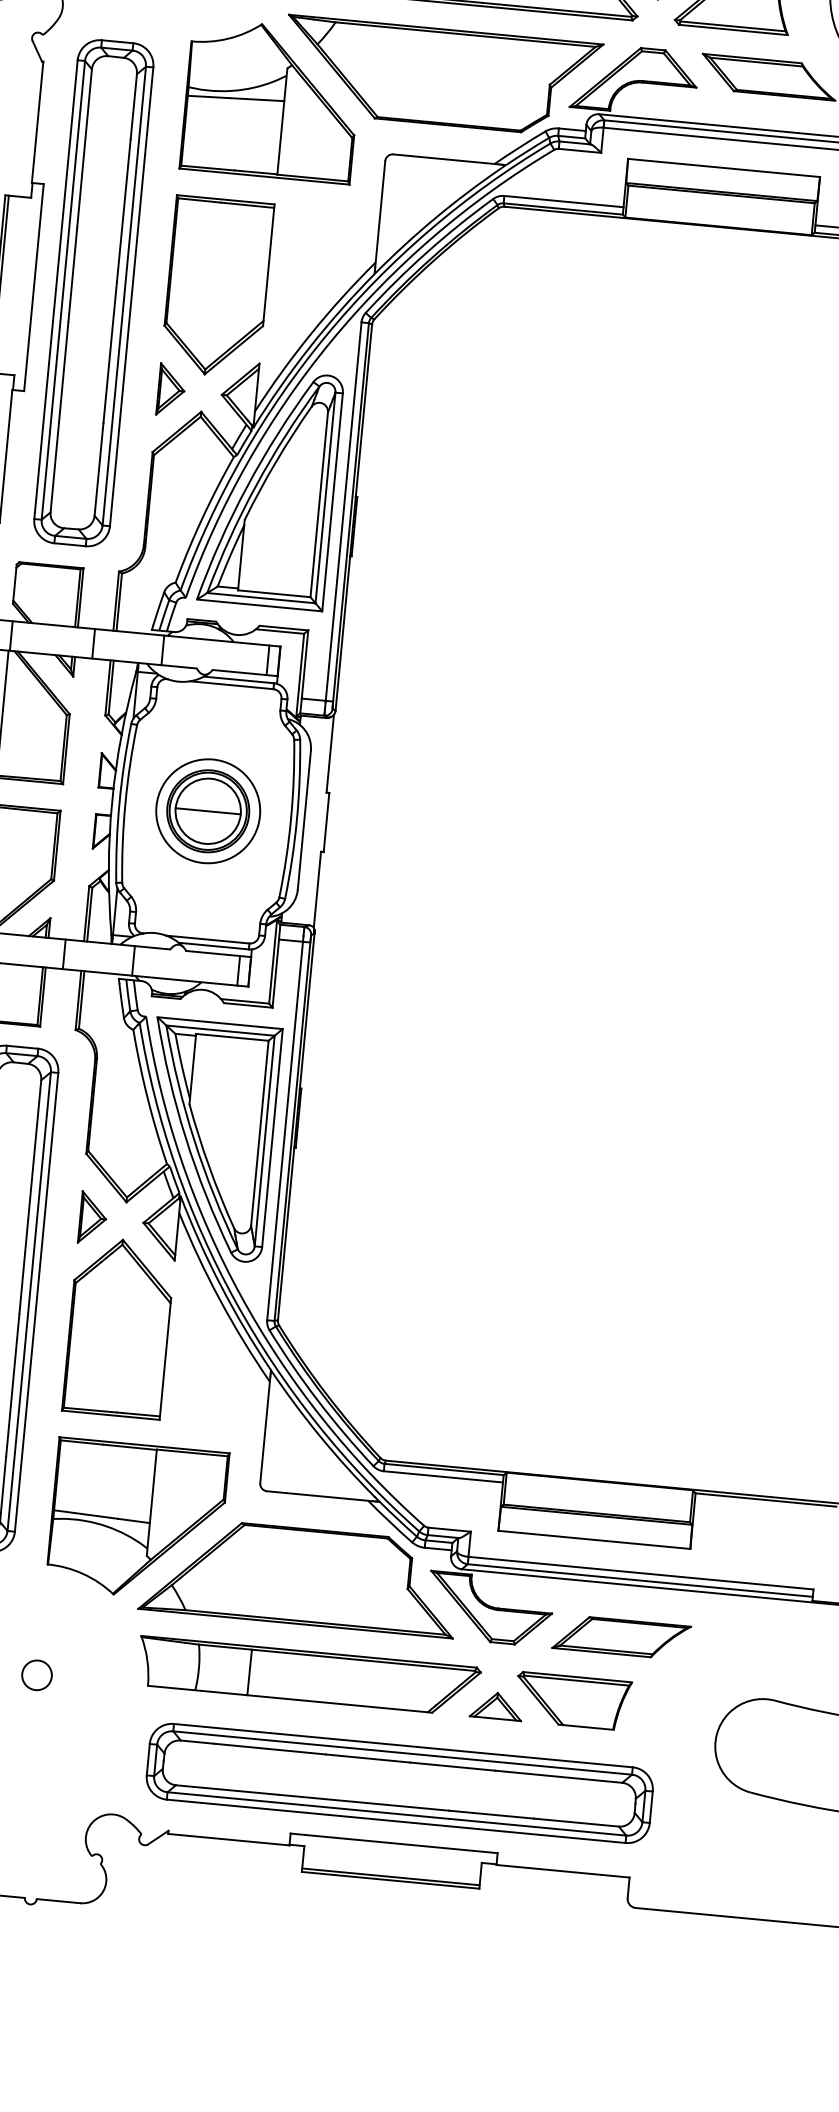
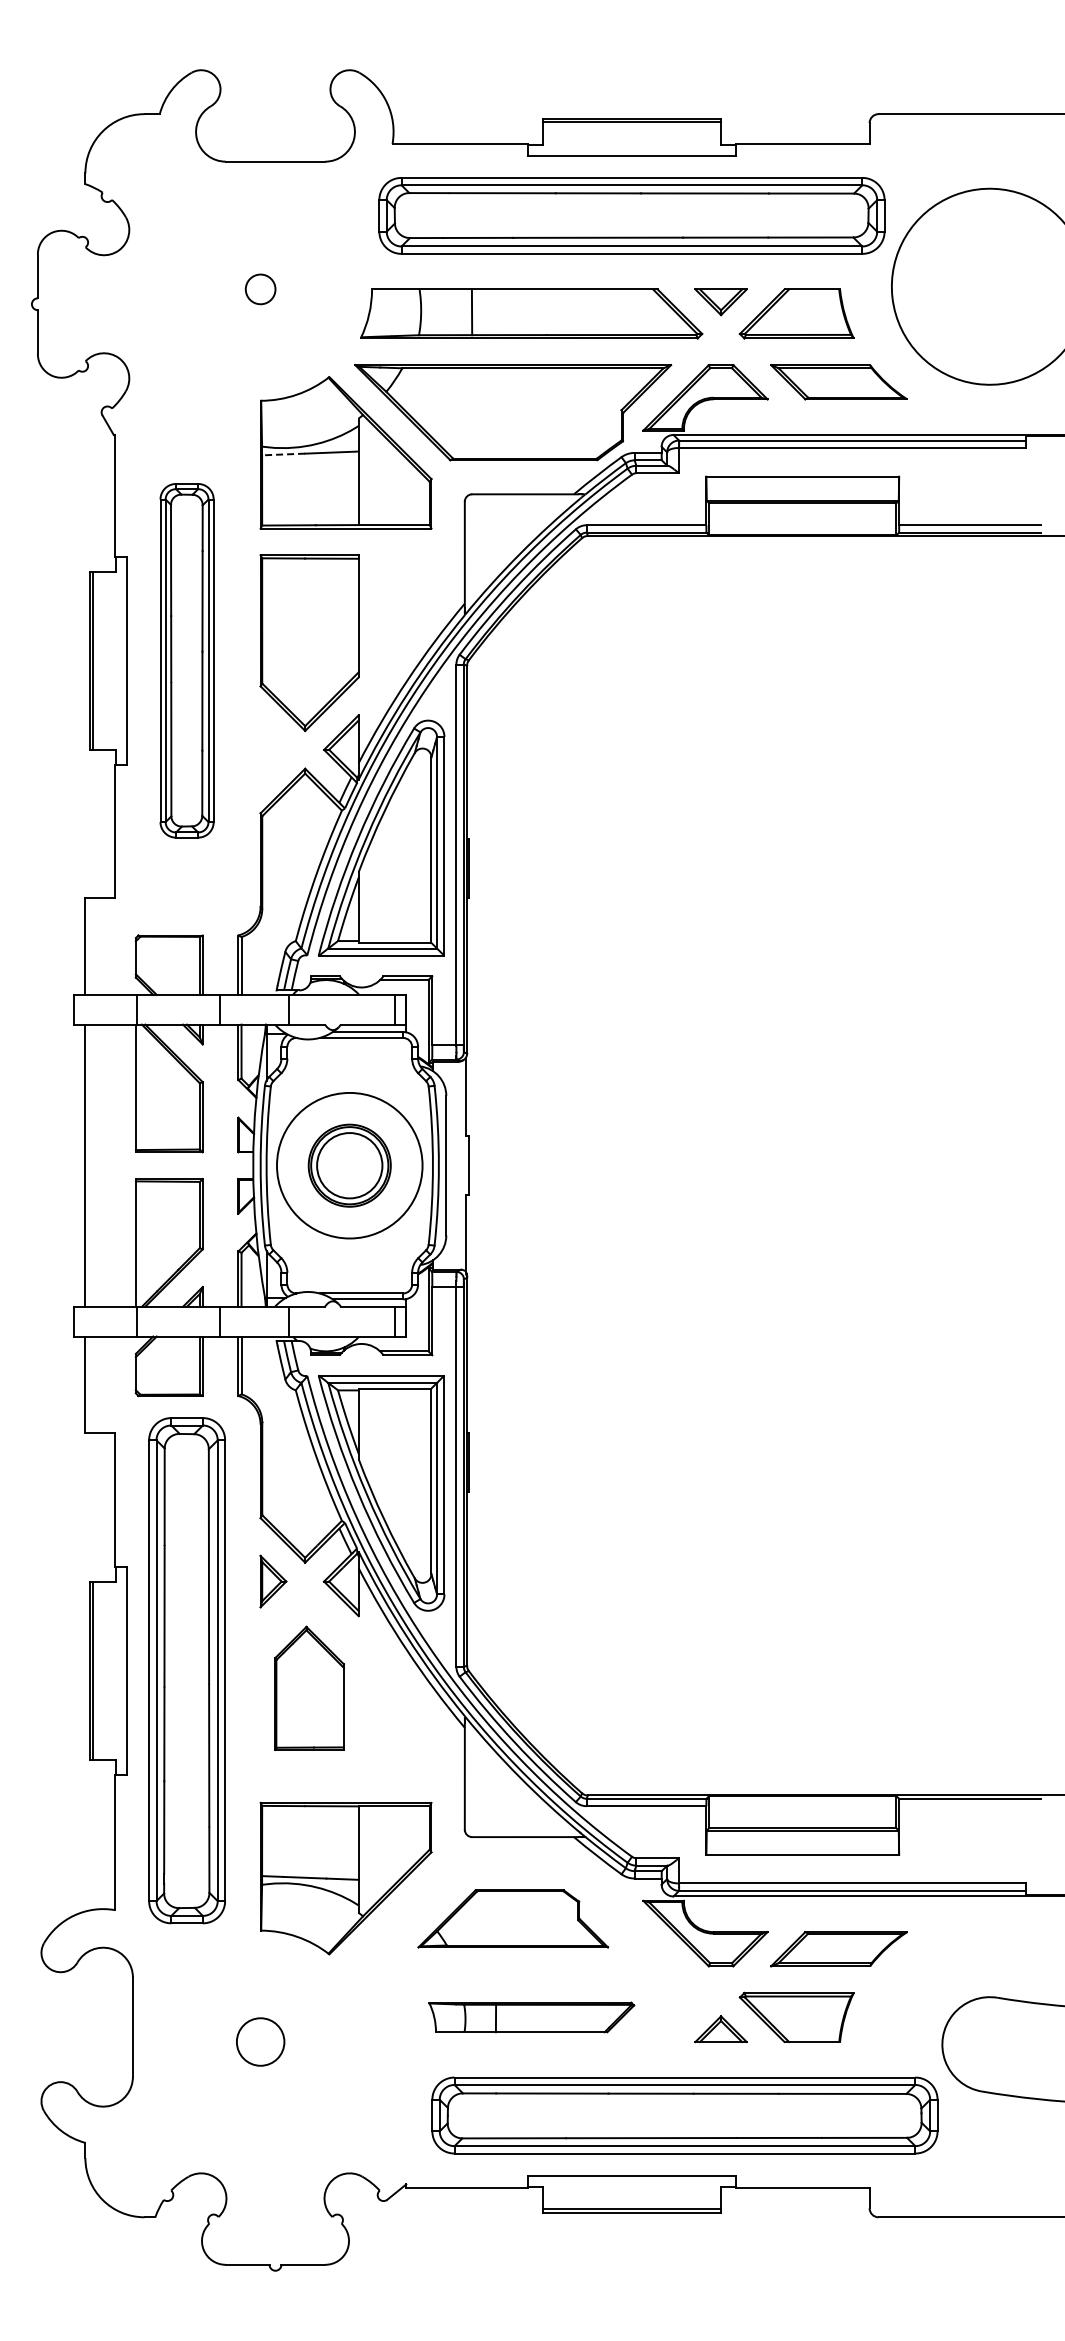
line: (209, 97) -> (283, 454), solid -> dashed
part: (93, 292) -> (186, 660), size x0.7
part: (171, 389) -> (273, 749), removed
circle: (207, 811) -> (349, 1165), size x1.4
line: (207, 811) -> (349, 1165), removed
part: (118, 1327) -> (309, 1688), size x0.7
part: (300, 1576) -> (513, 1918), size x0.6
circle: (36, 1674) -> (260, 2041), size x1.6
part: (308, 1676) -> (531, 2017), size x0.6
part: (399, 1783) -> (684, 2115), moved

